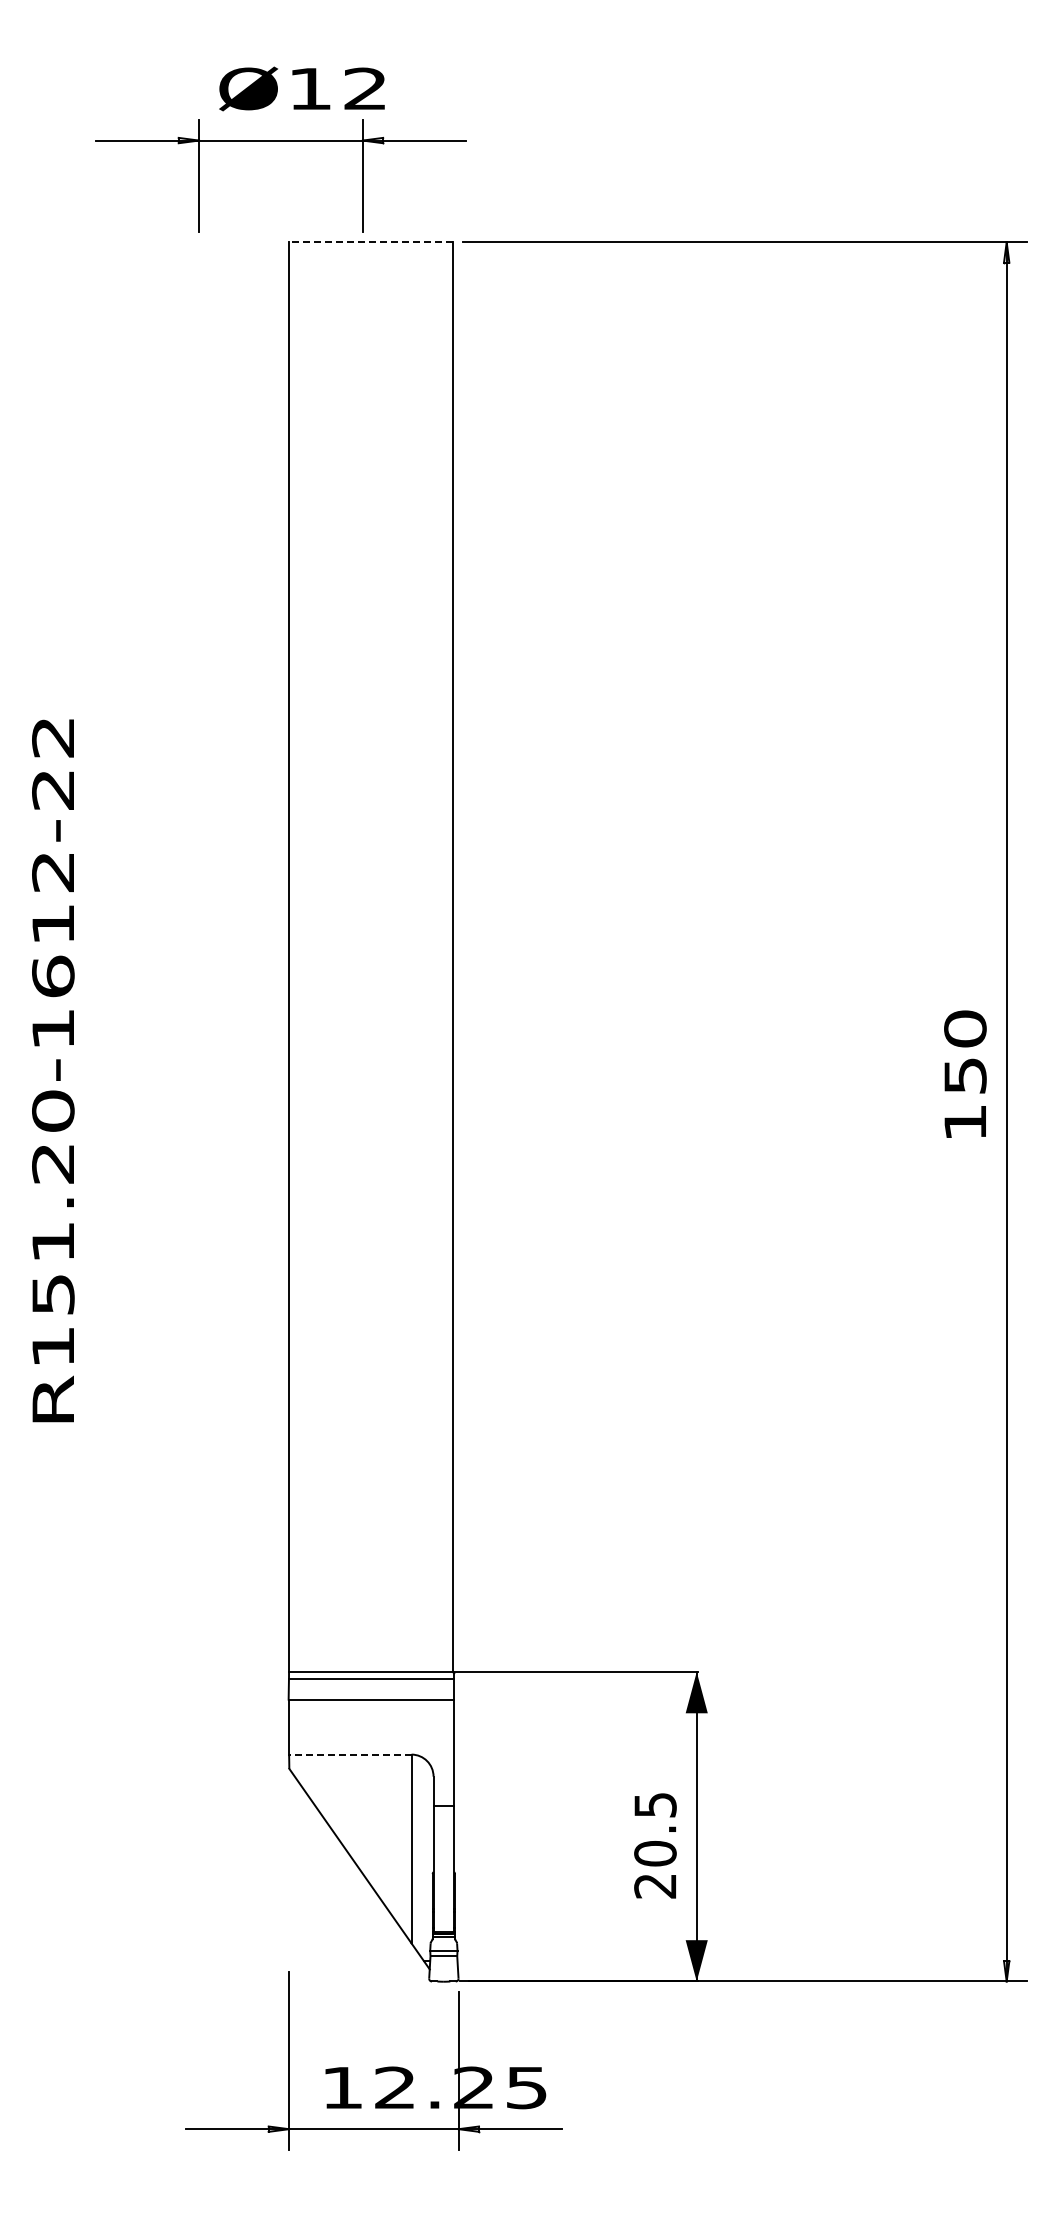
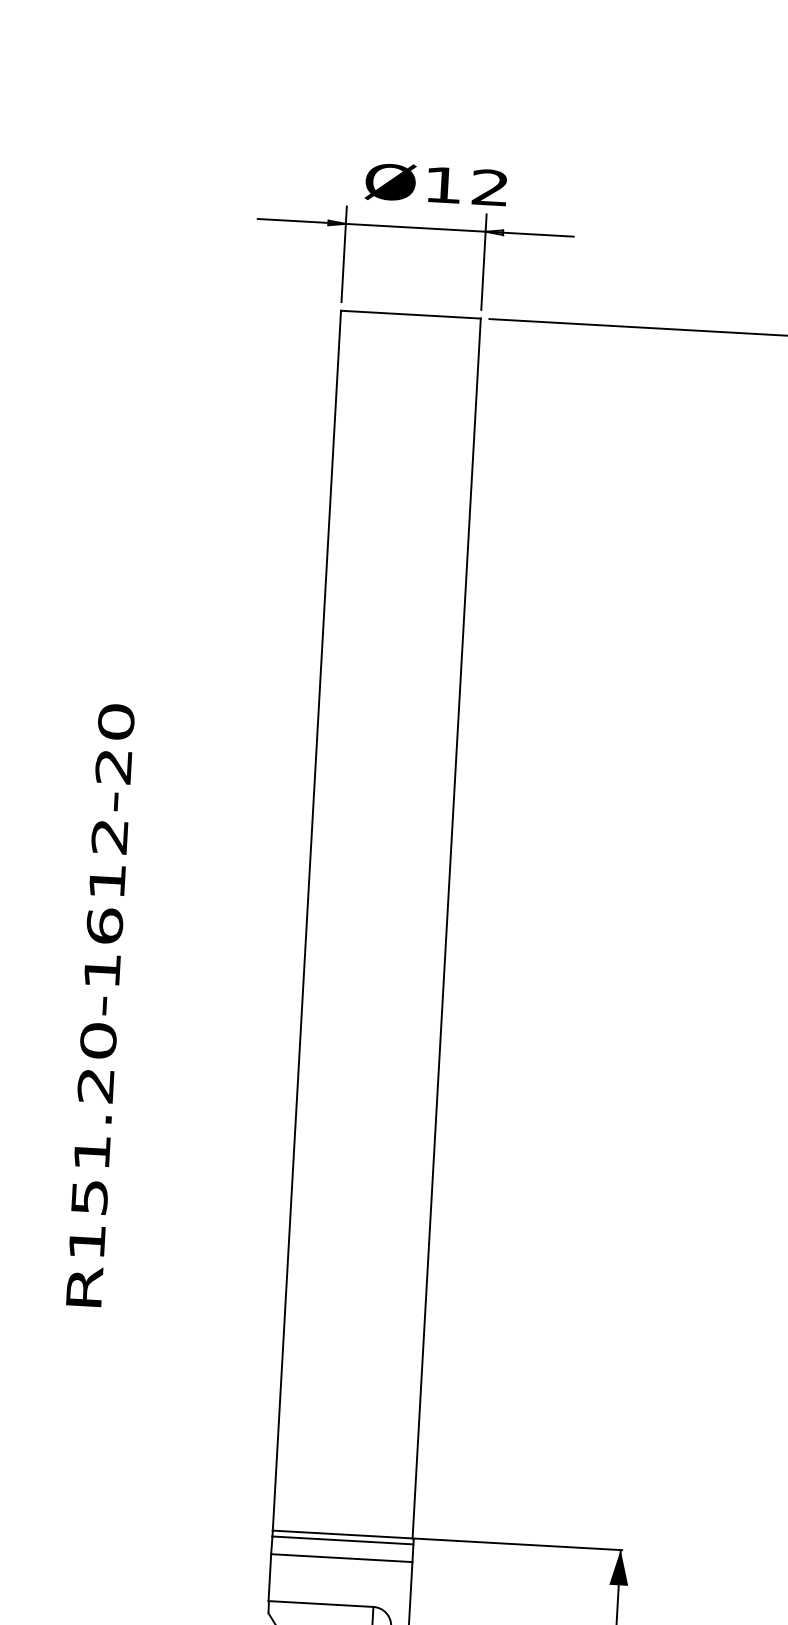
part: (280, 141) -> (415, 228), moved
line: (370, 242) -> (410, 314), dashed -> solid
text: (53, 737) -> (116, 722), R151.20-1612-22 -> R151.20-1612-20
line: (349, 1754) -> (320, 1603), dashed -> solid

